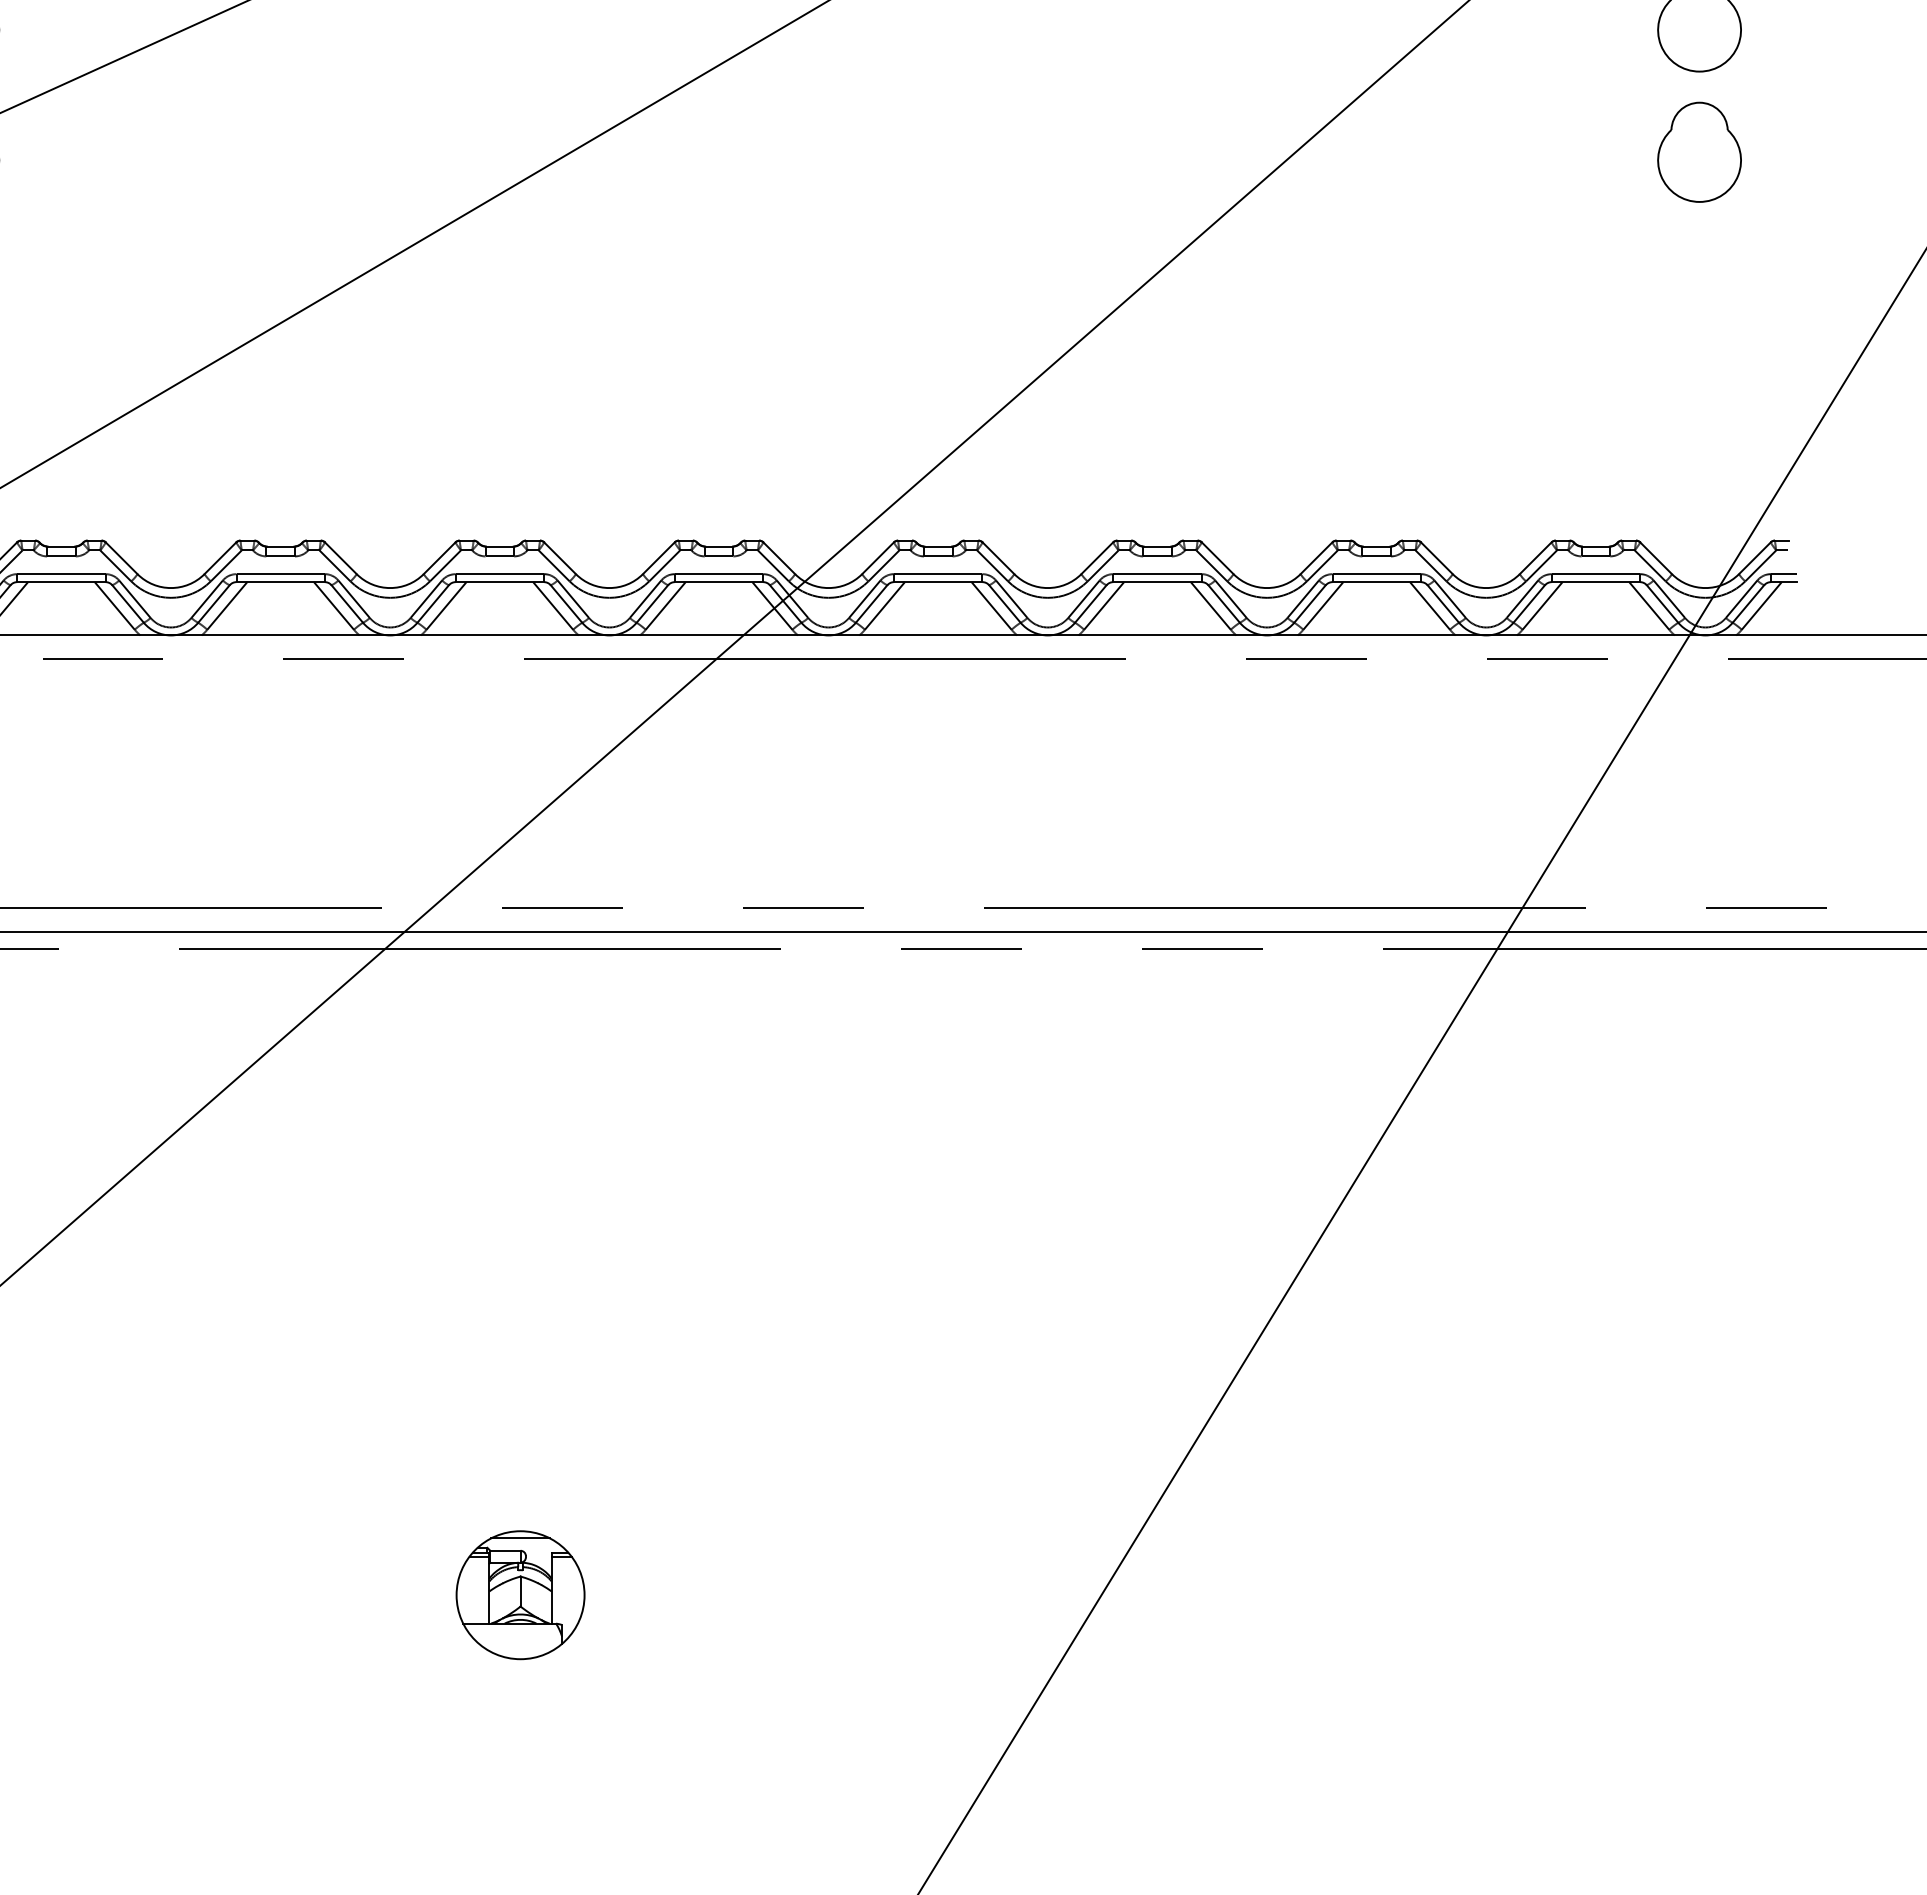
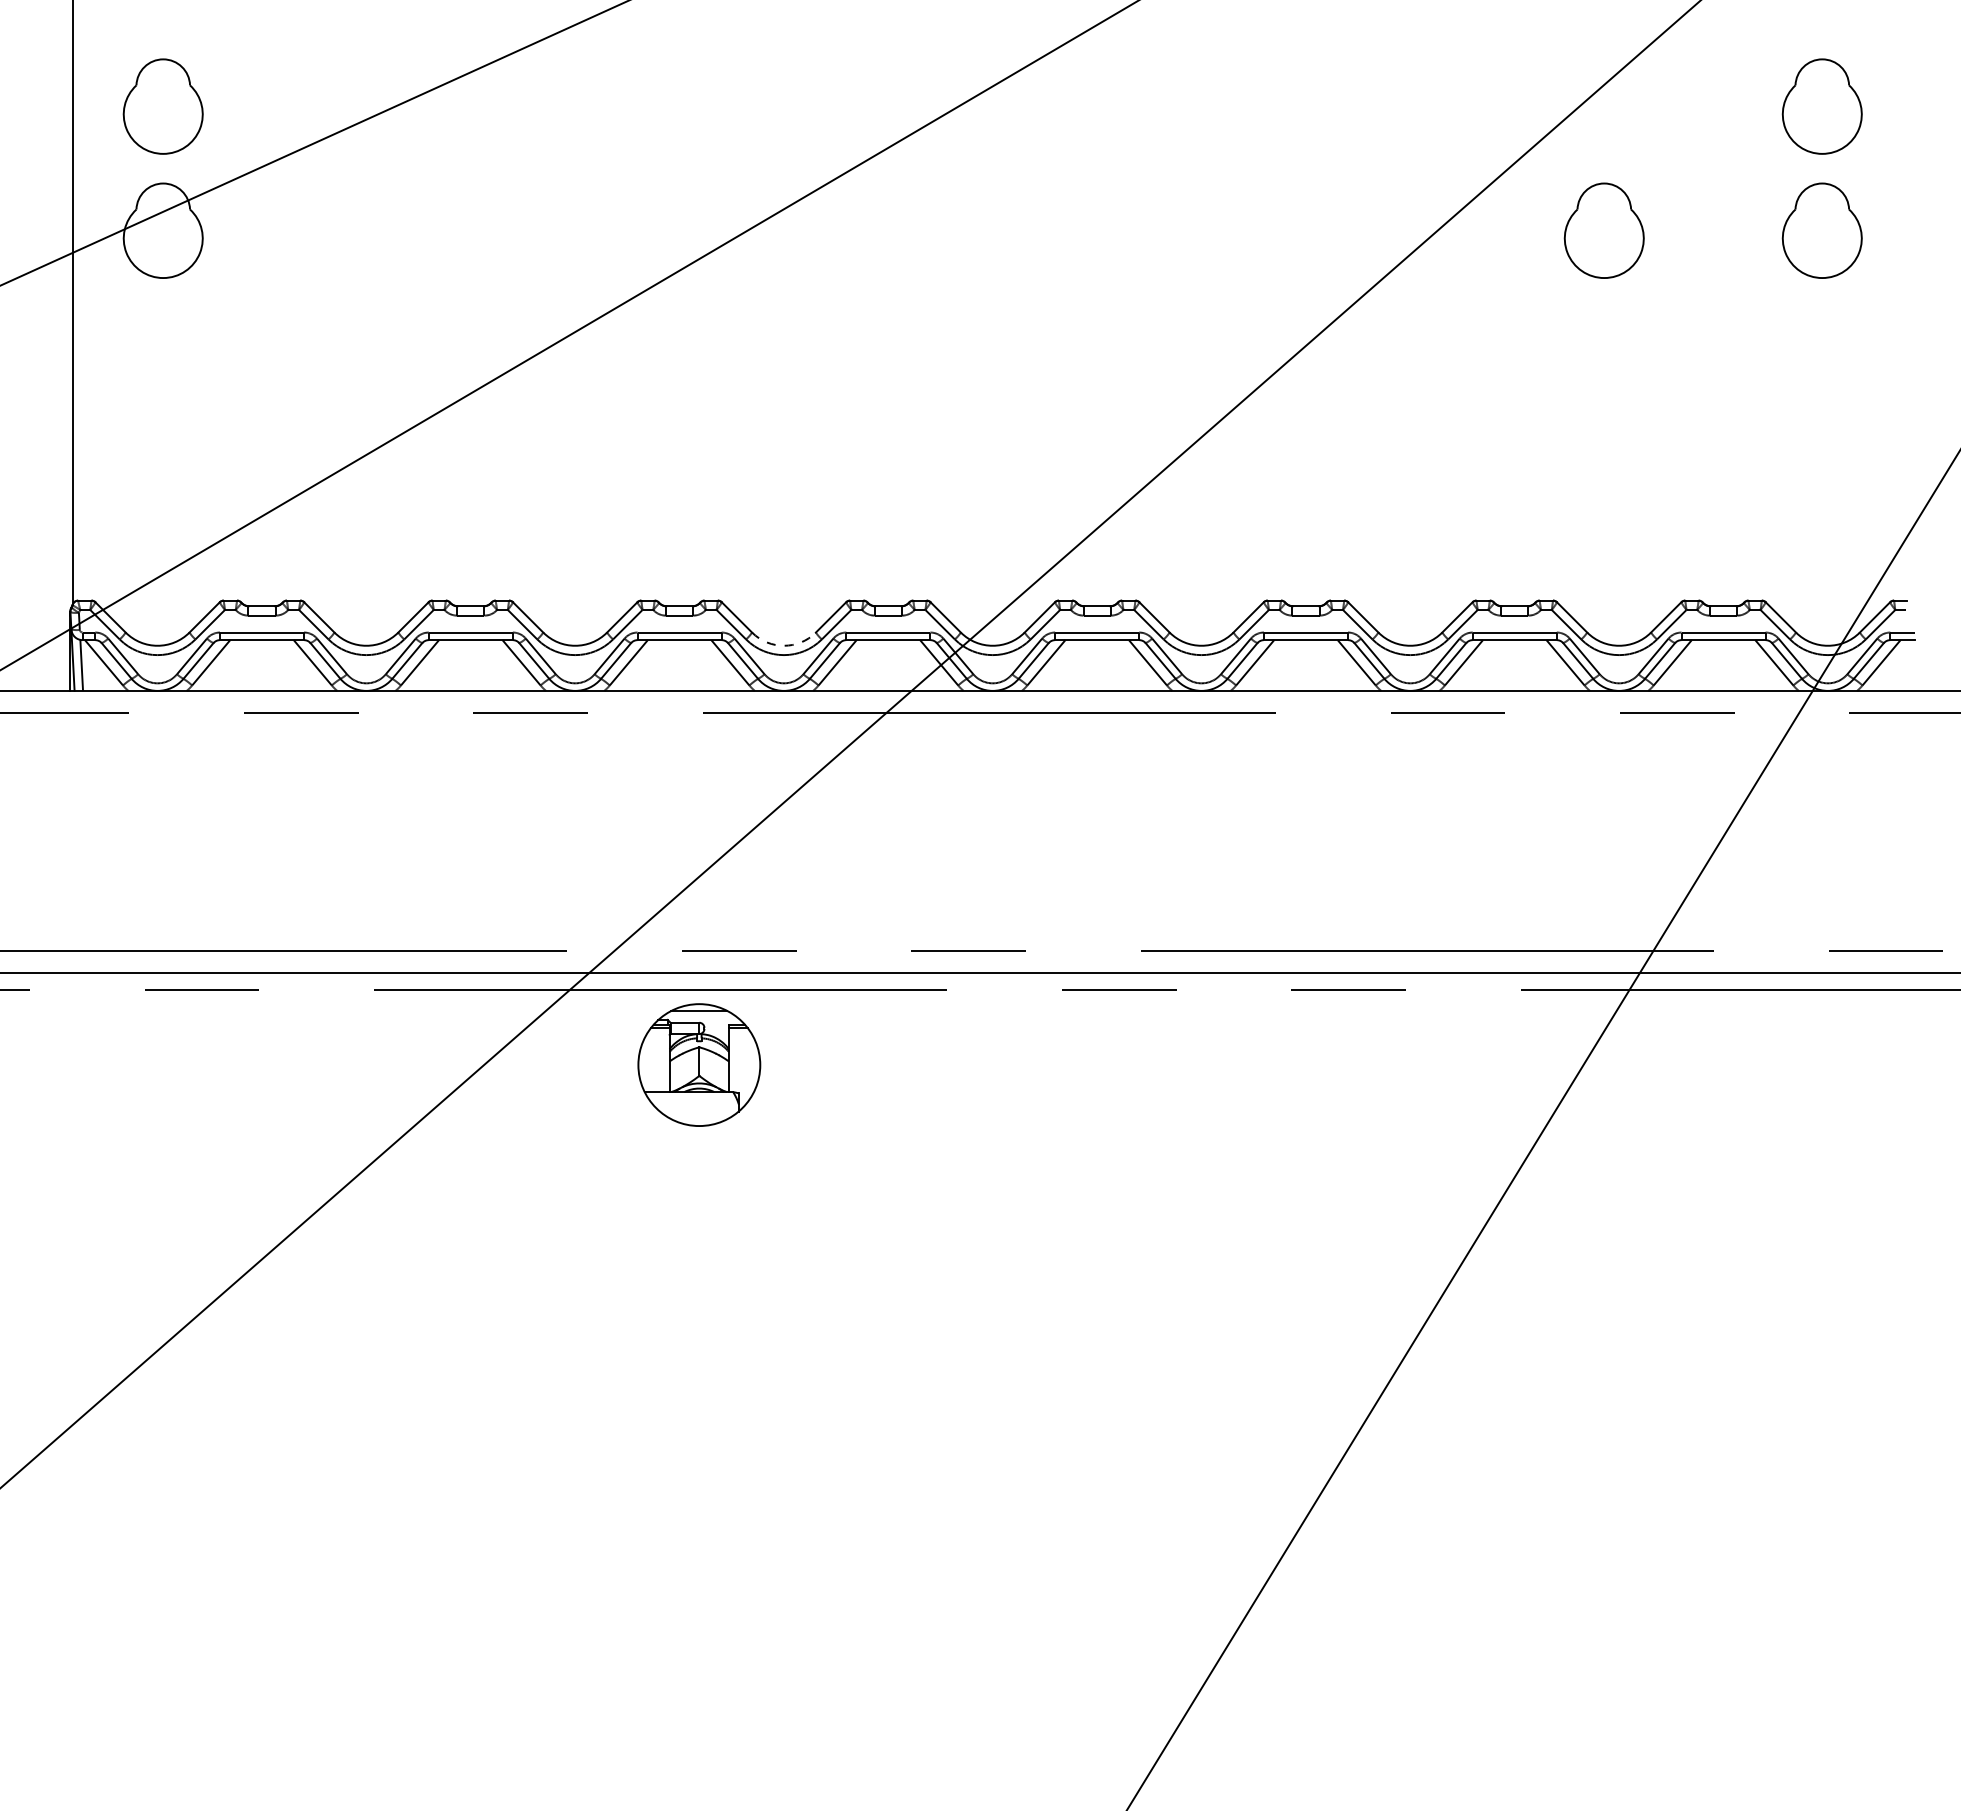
part: (1469, 152) -> (1603, 230), added
arc: (609, 587) -> (784, 645), solid -> dashed
part: (520, 1594) -> (699, 1064), moved

